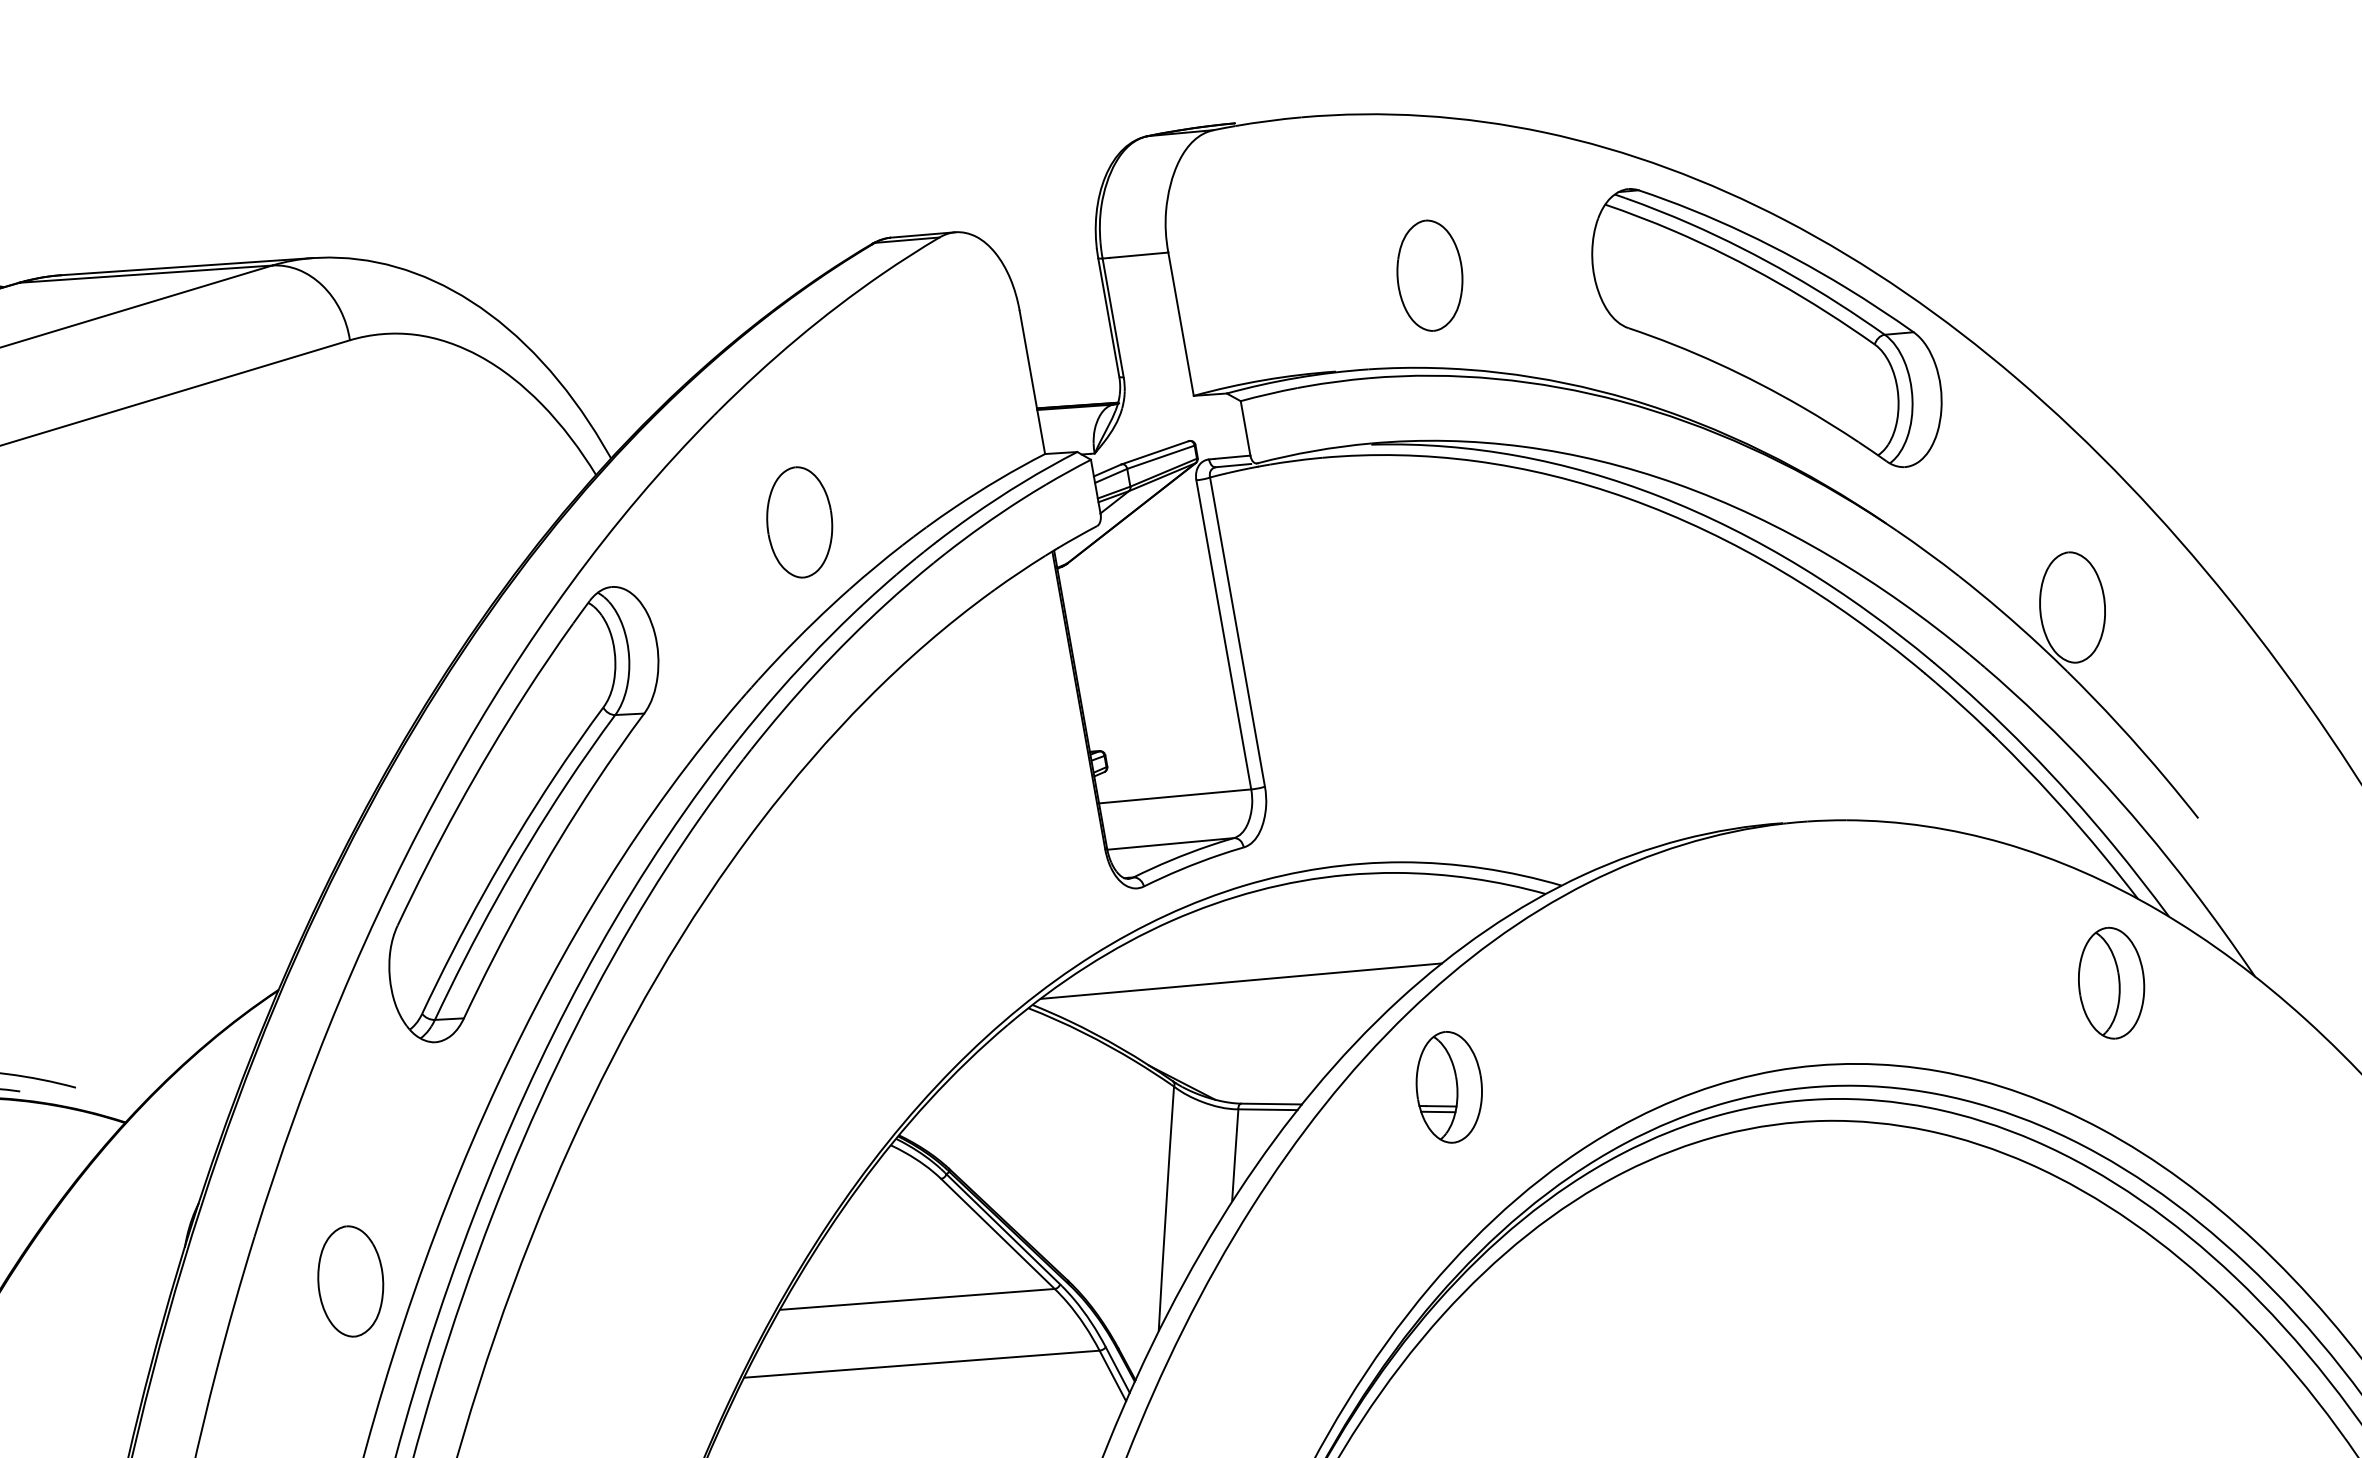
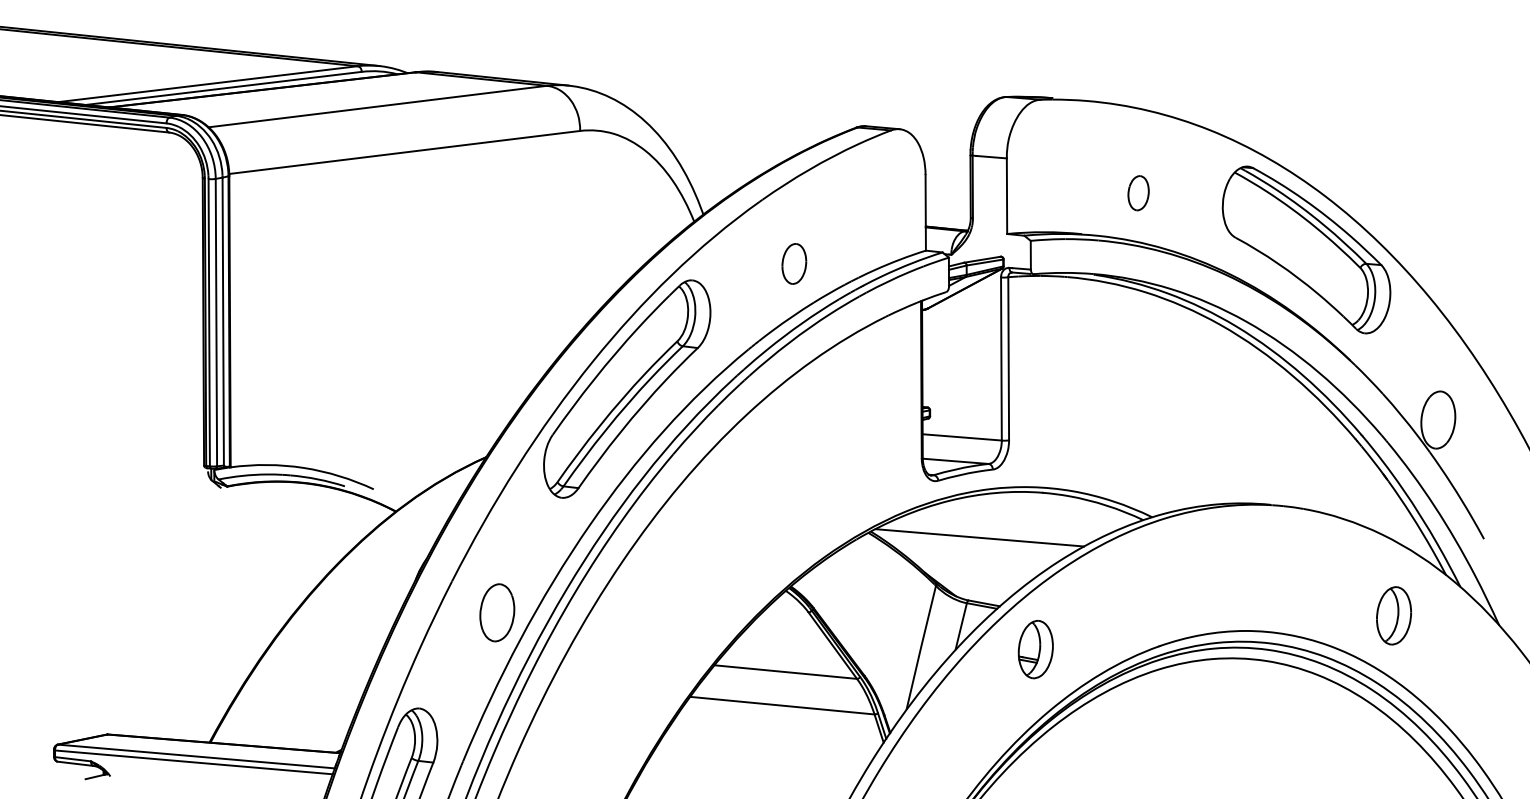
part: (1429, 274) -> (1138, 192), size x0.6
part: (799, 521) -> (794, 263), size x0.7
part: (2110, 982) -> (1393, 615), moved
part: (1448, 1087) -> (1035, 649), moved

